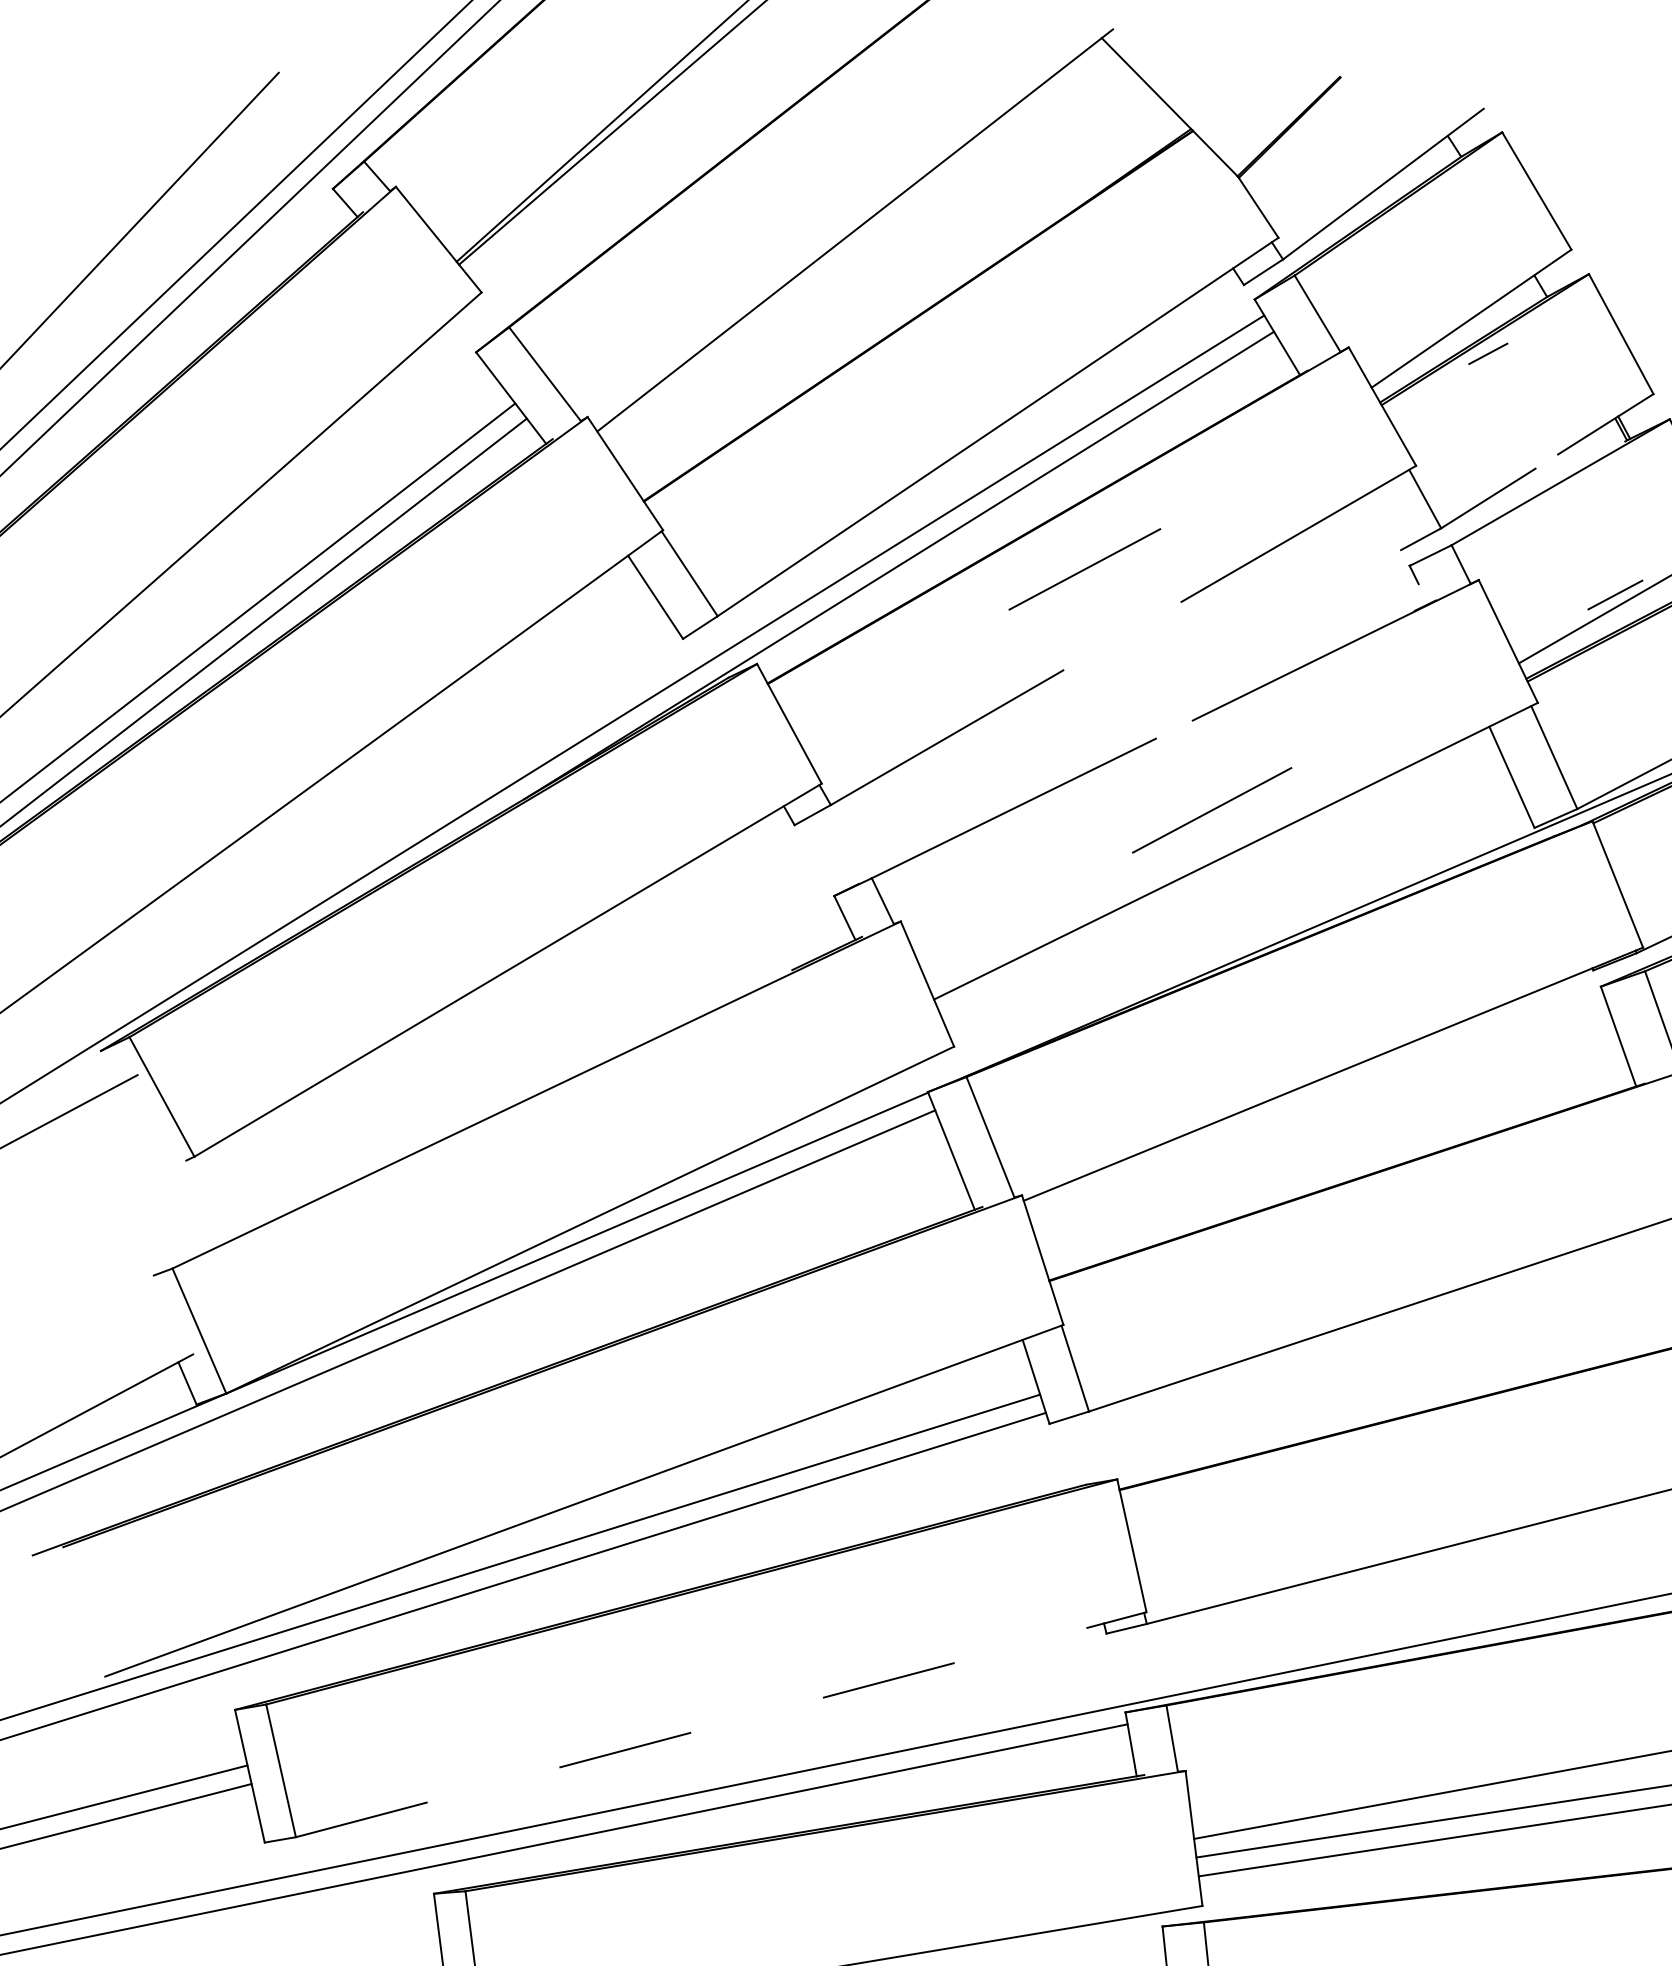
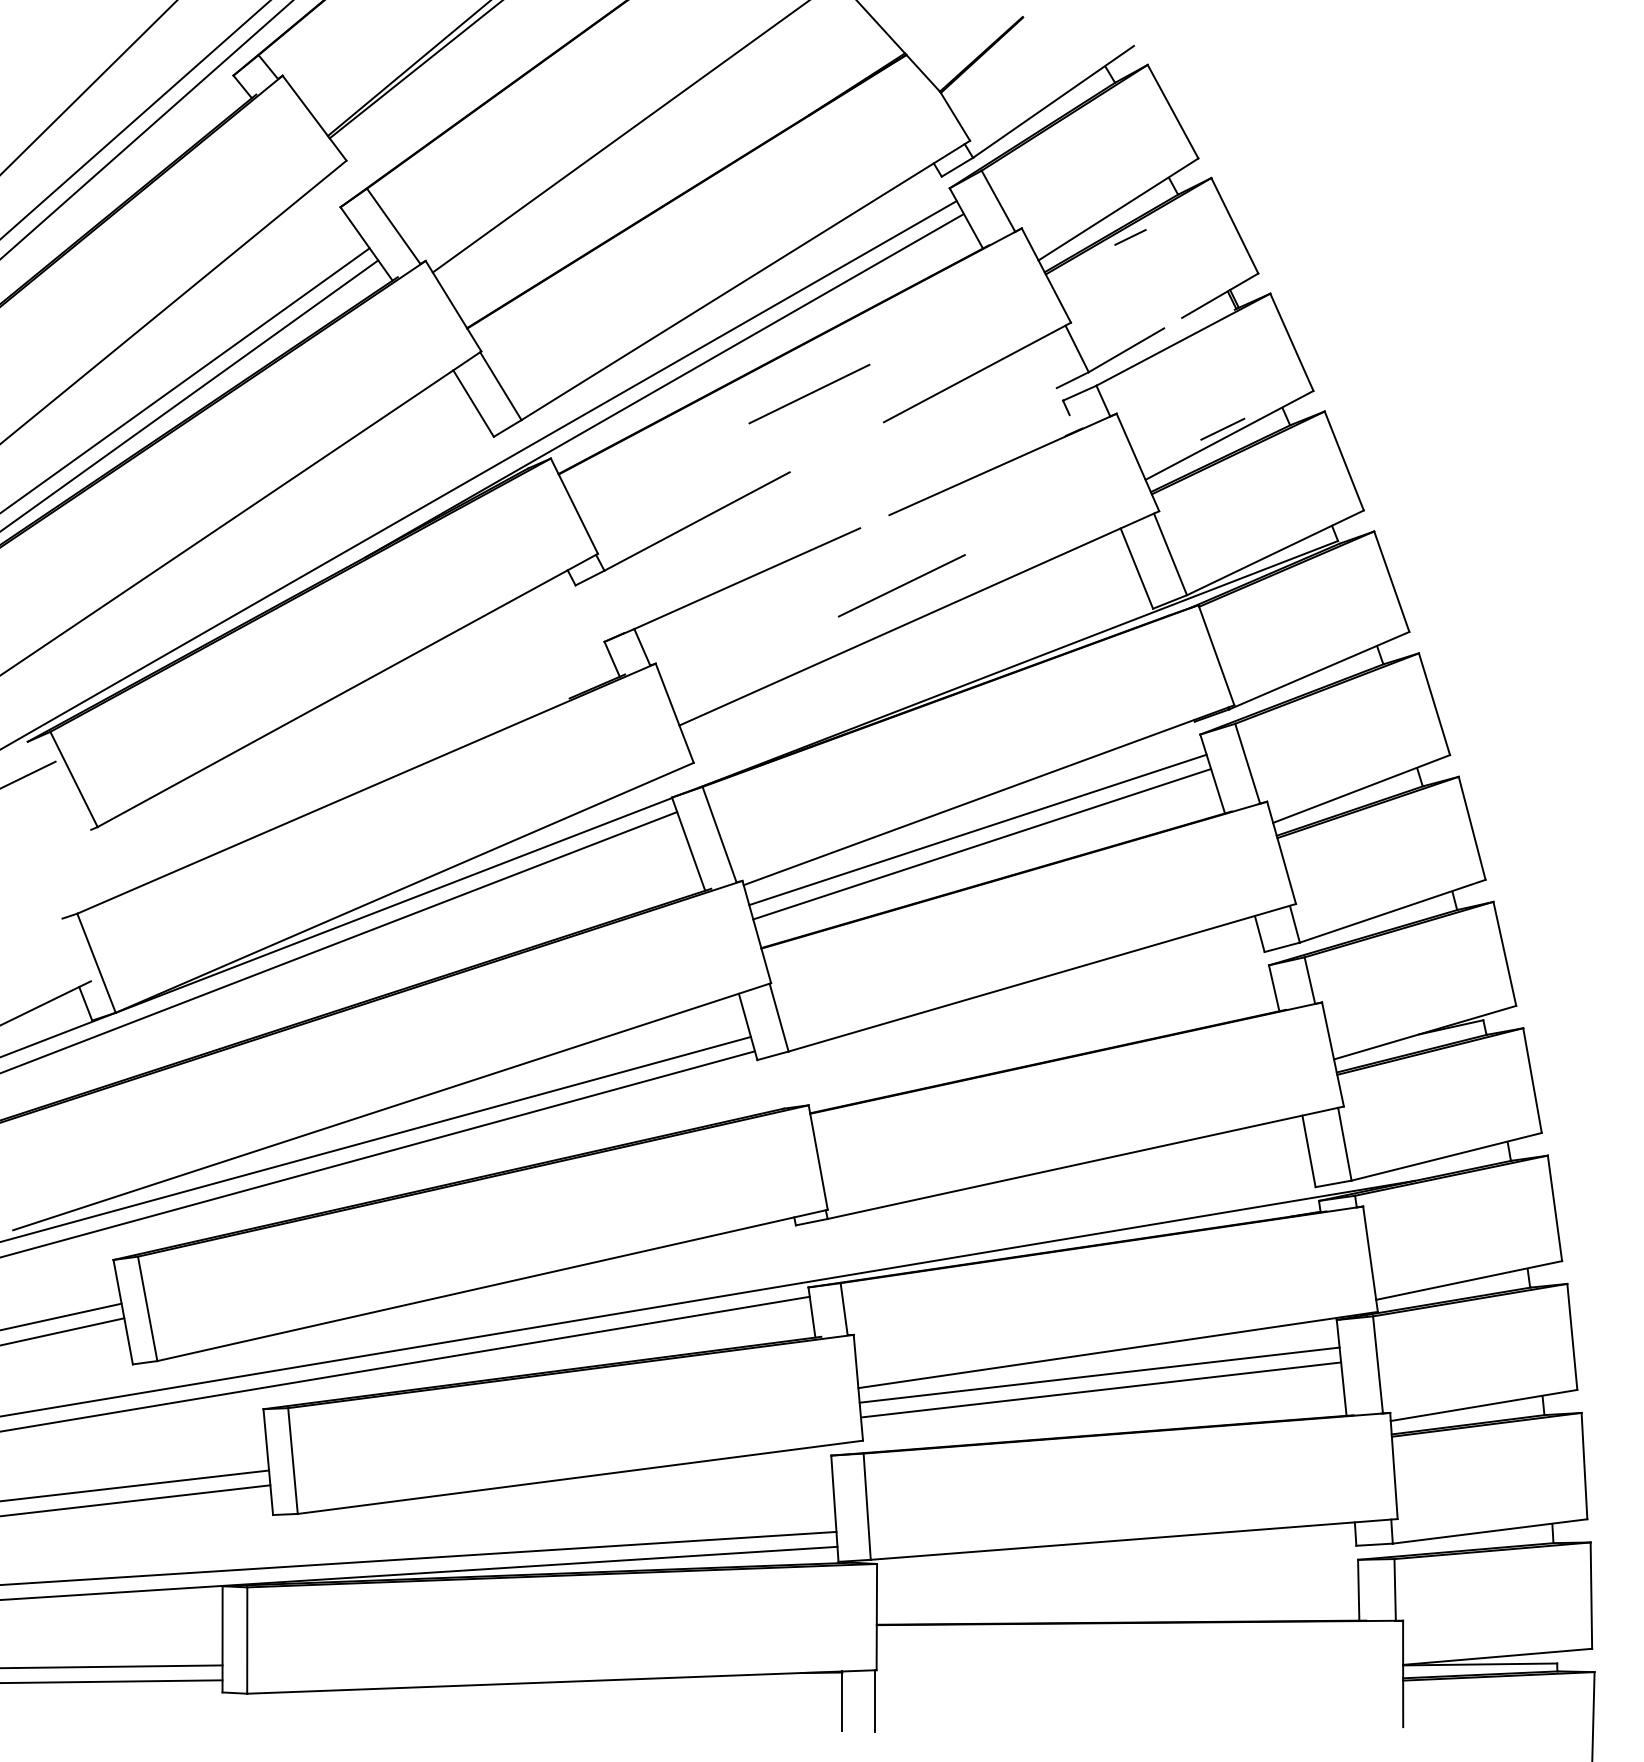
line: (1320, 1118) -> (977, 829), added
line: (1327, 1137) -> (982, 844), added
line: (721, 1724) -> (492, 1285), dashed -> solid

